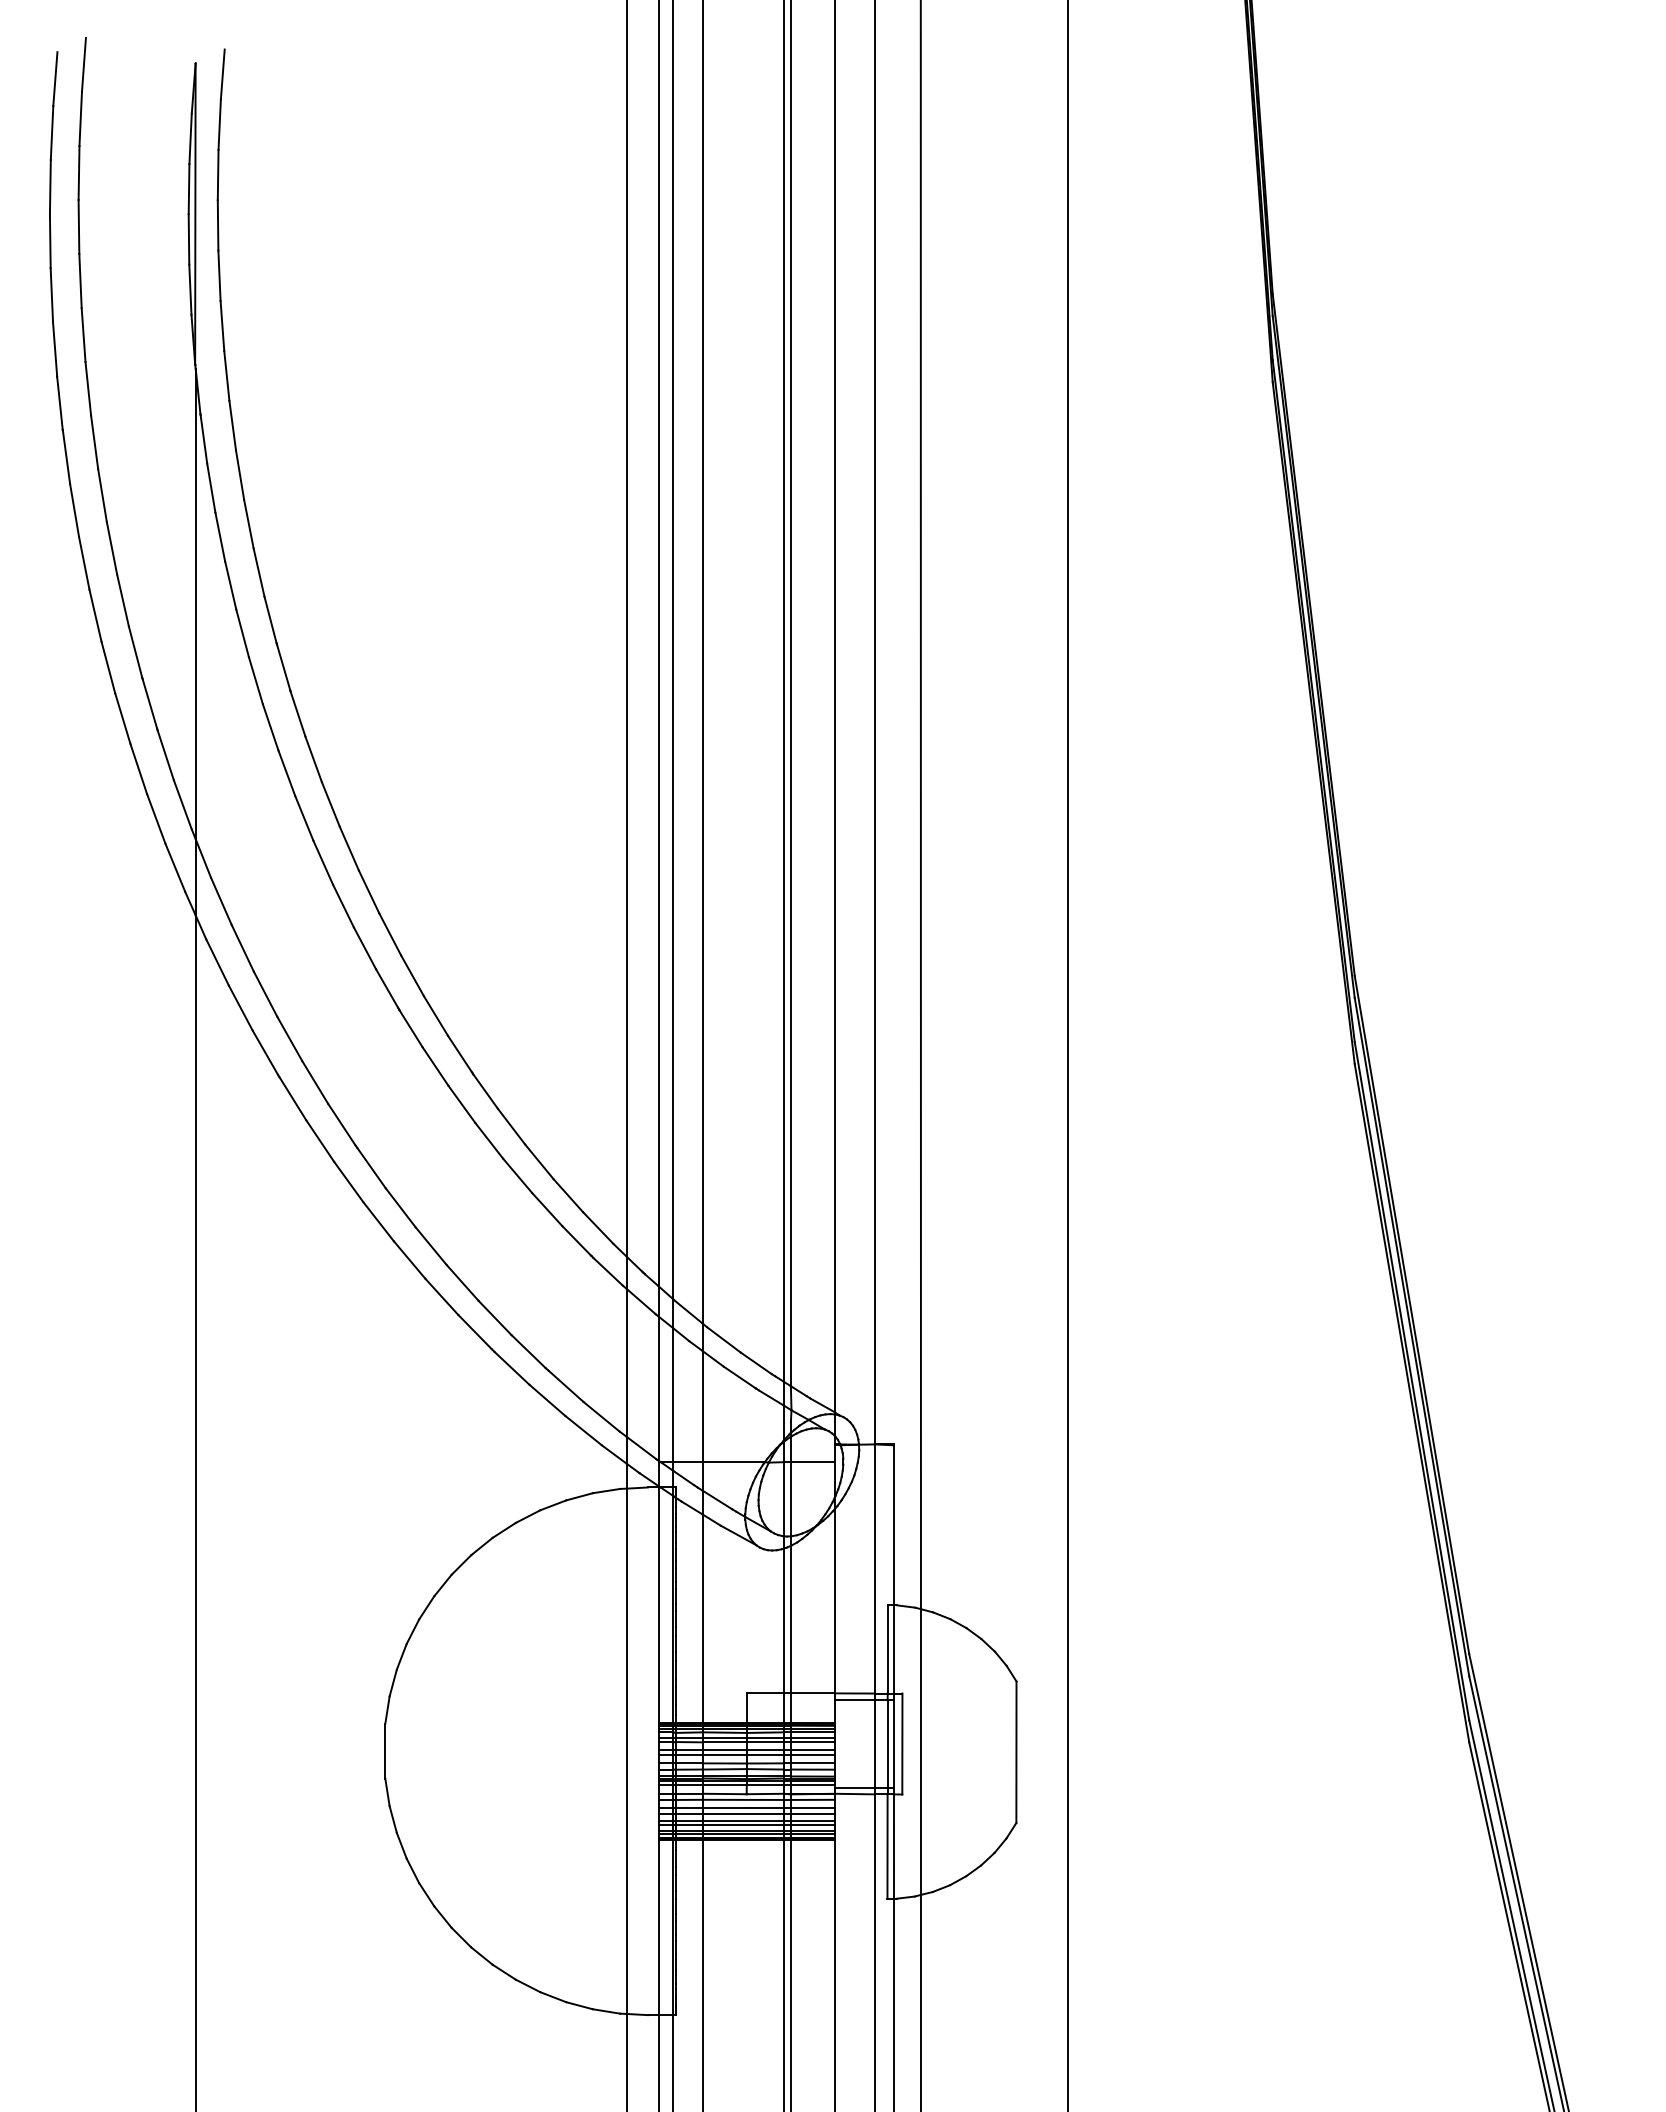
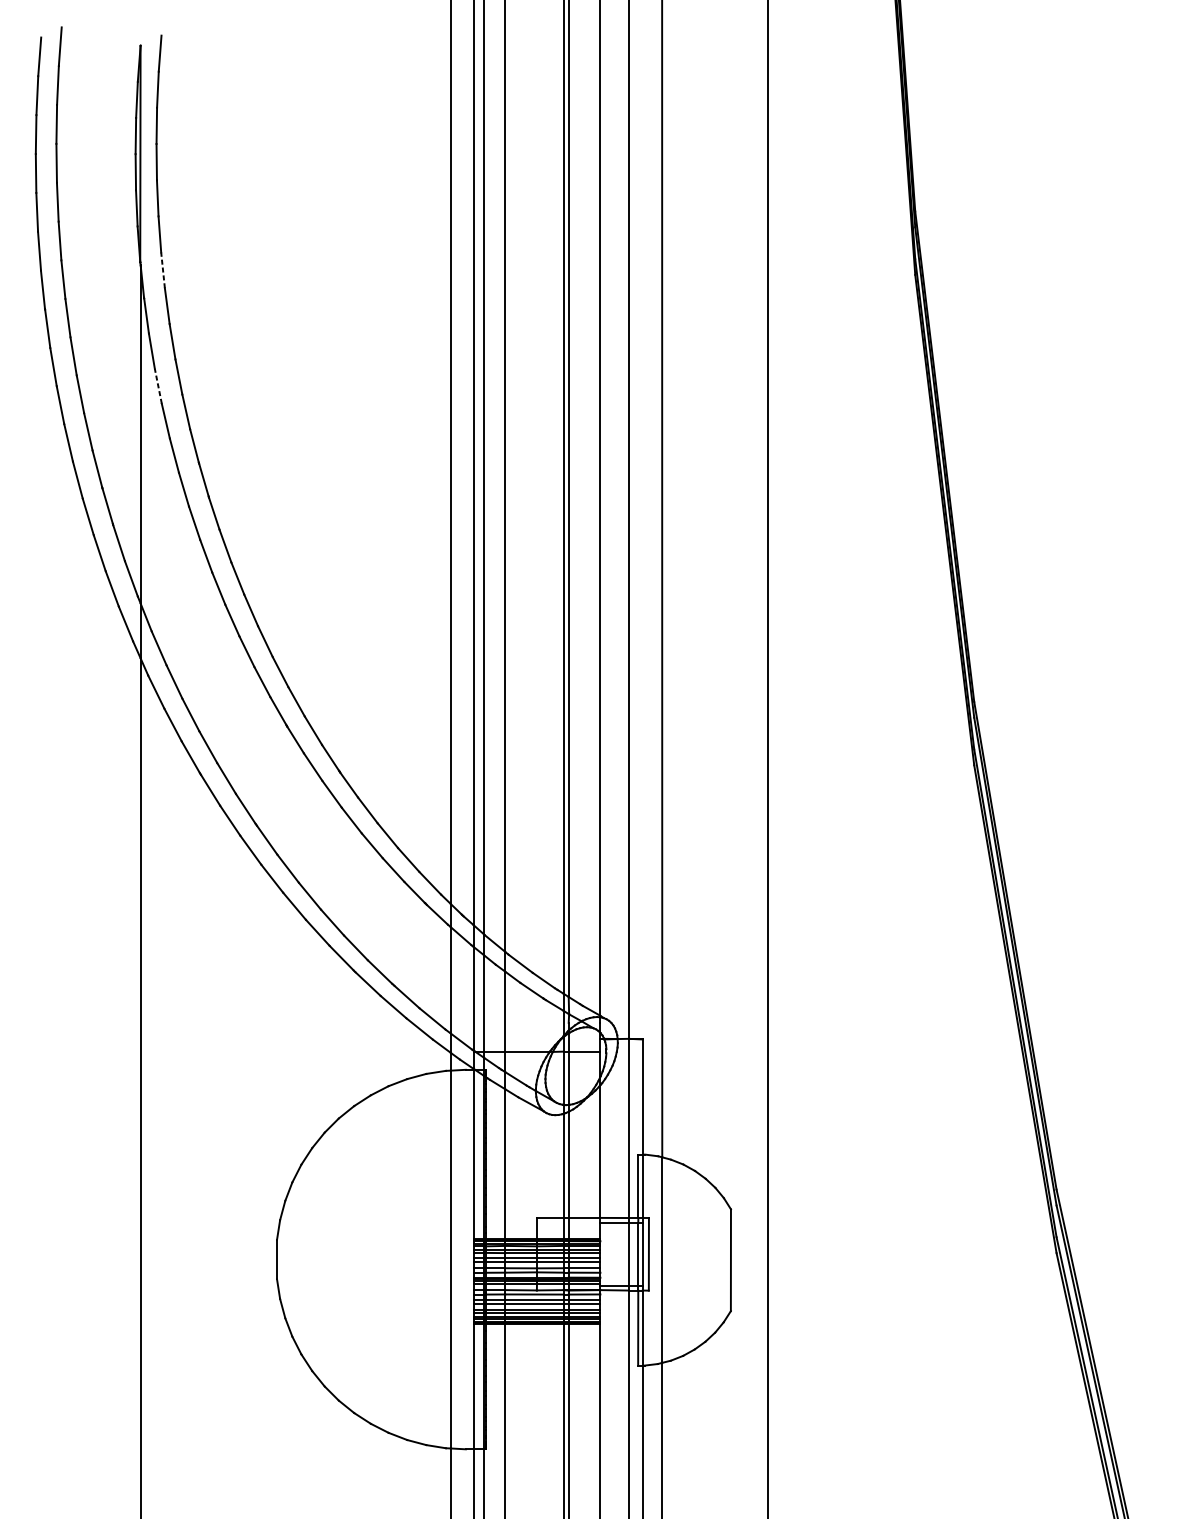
line: (226, 375) -> (162, 270), solid -> dashed
line: (220, 537) -> (158, 386), solid -> dashed

